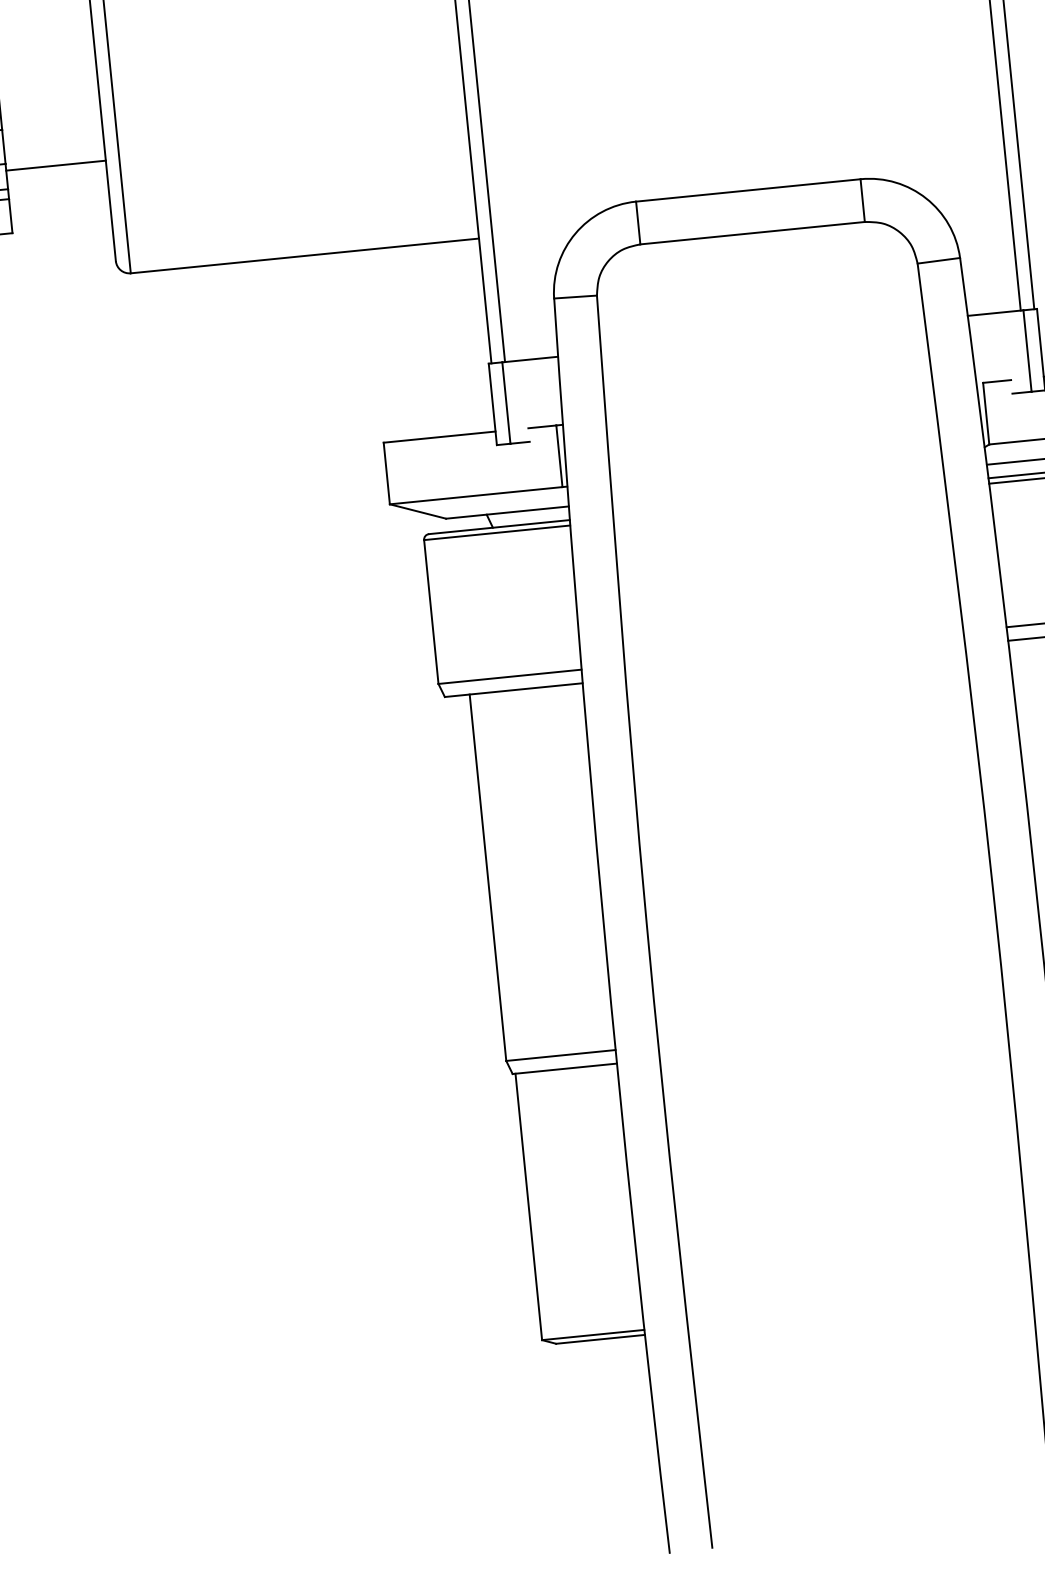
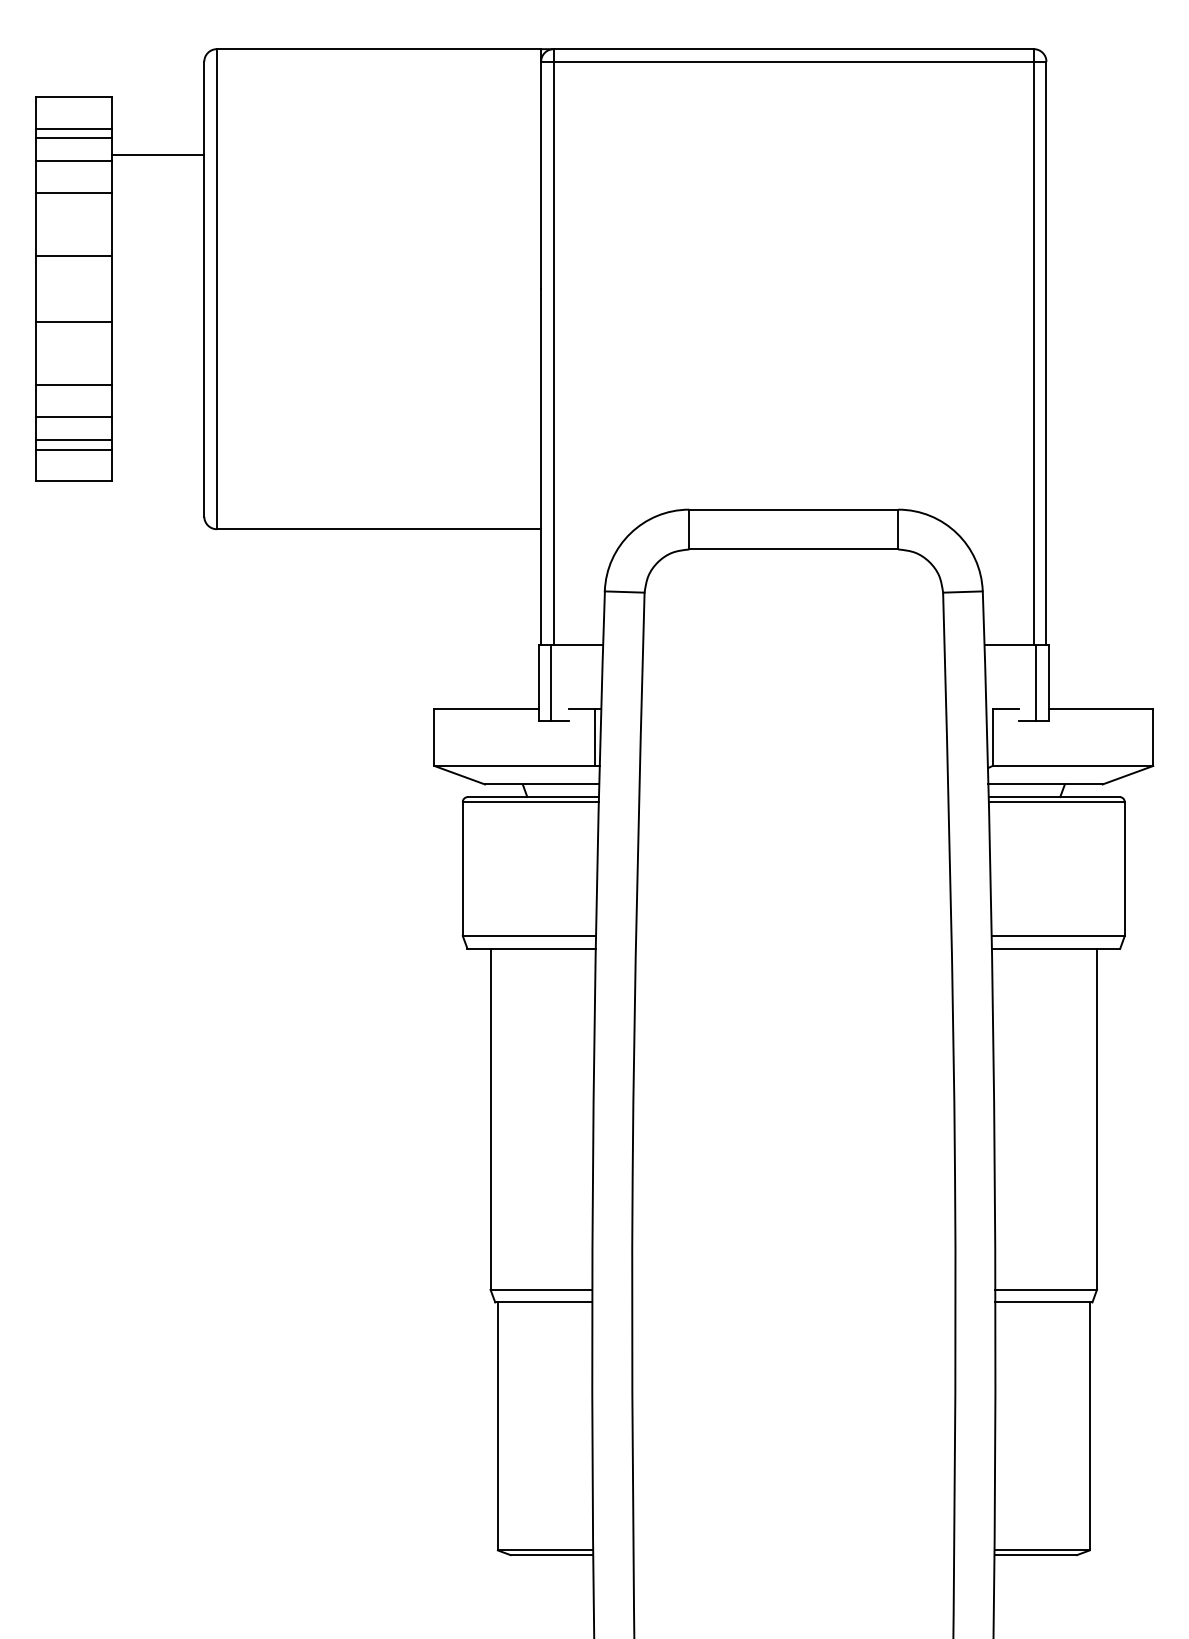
line: (55, 166) -> (157, 423), removed

